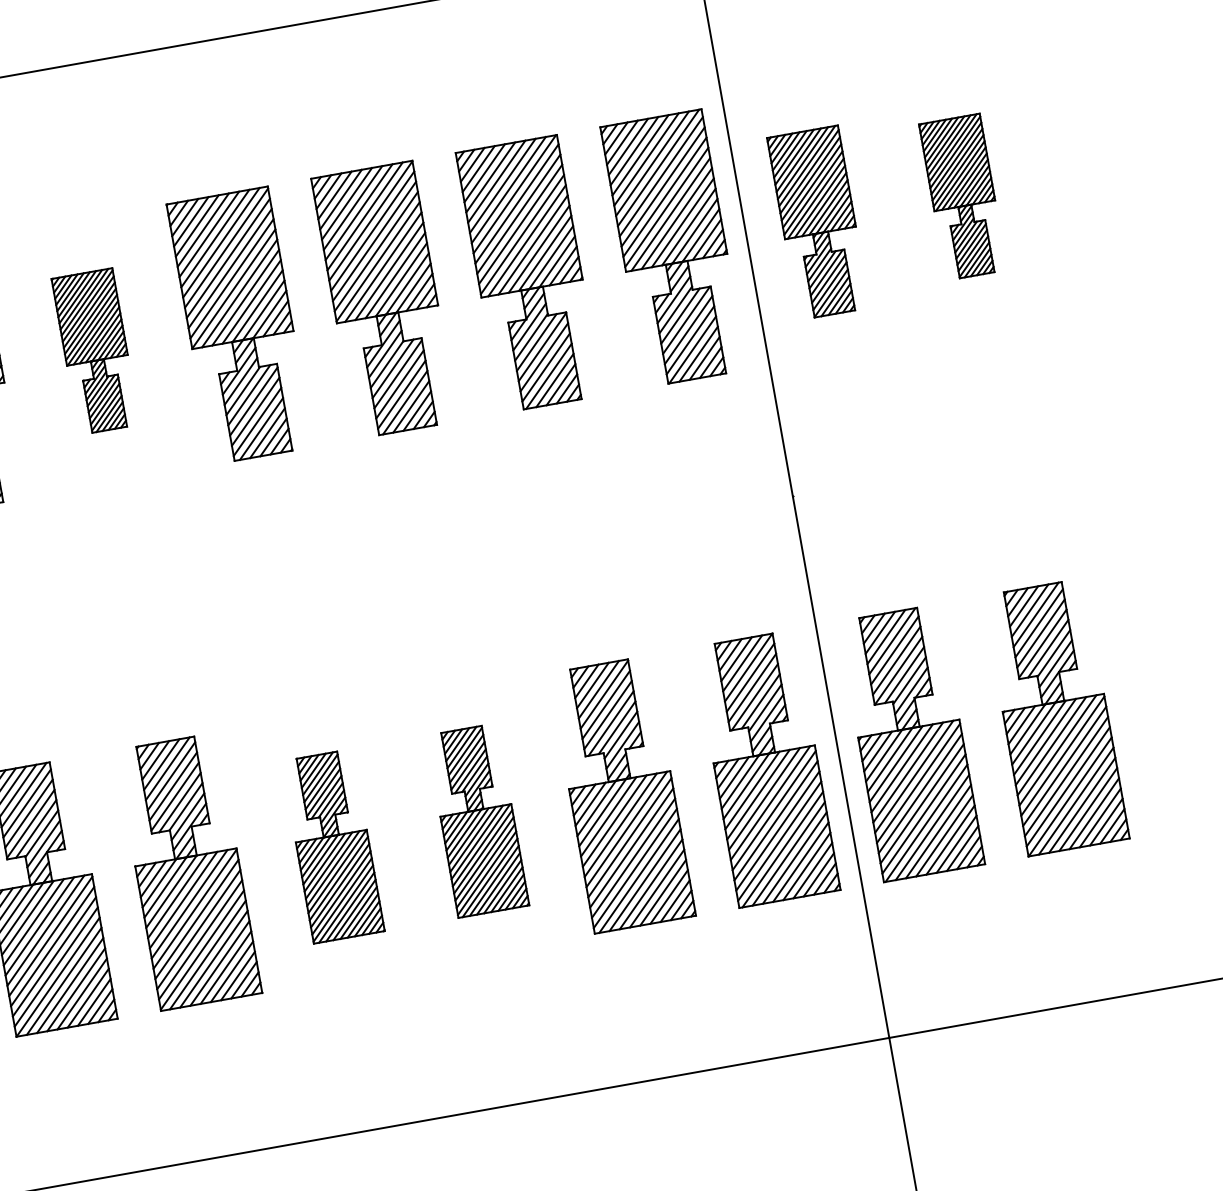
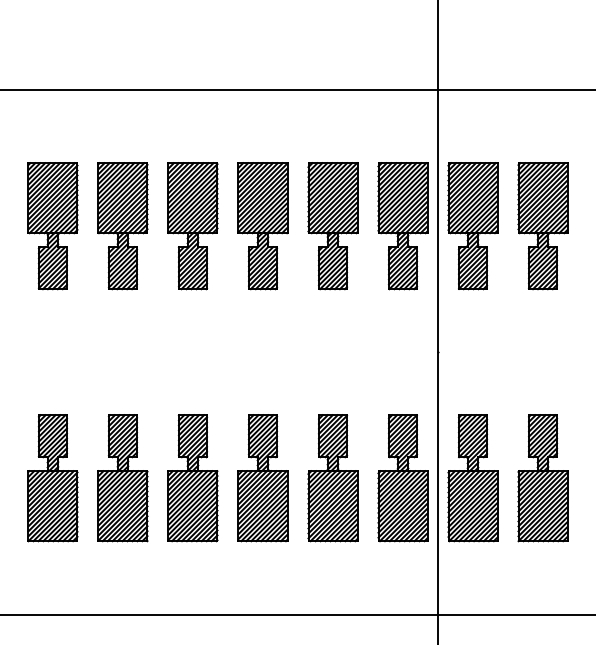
part: (962, 197) -> (542, 226), size x1.67
part: (817, 223) -> (472, 226), size x1.43
part: (94, 352) -> (122, 226), size x1.67
part: (476, 821) -> (262, 478), size x1.43
part: (332, 846) -> (192, 478), size x1.43

